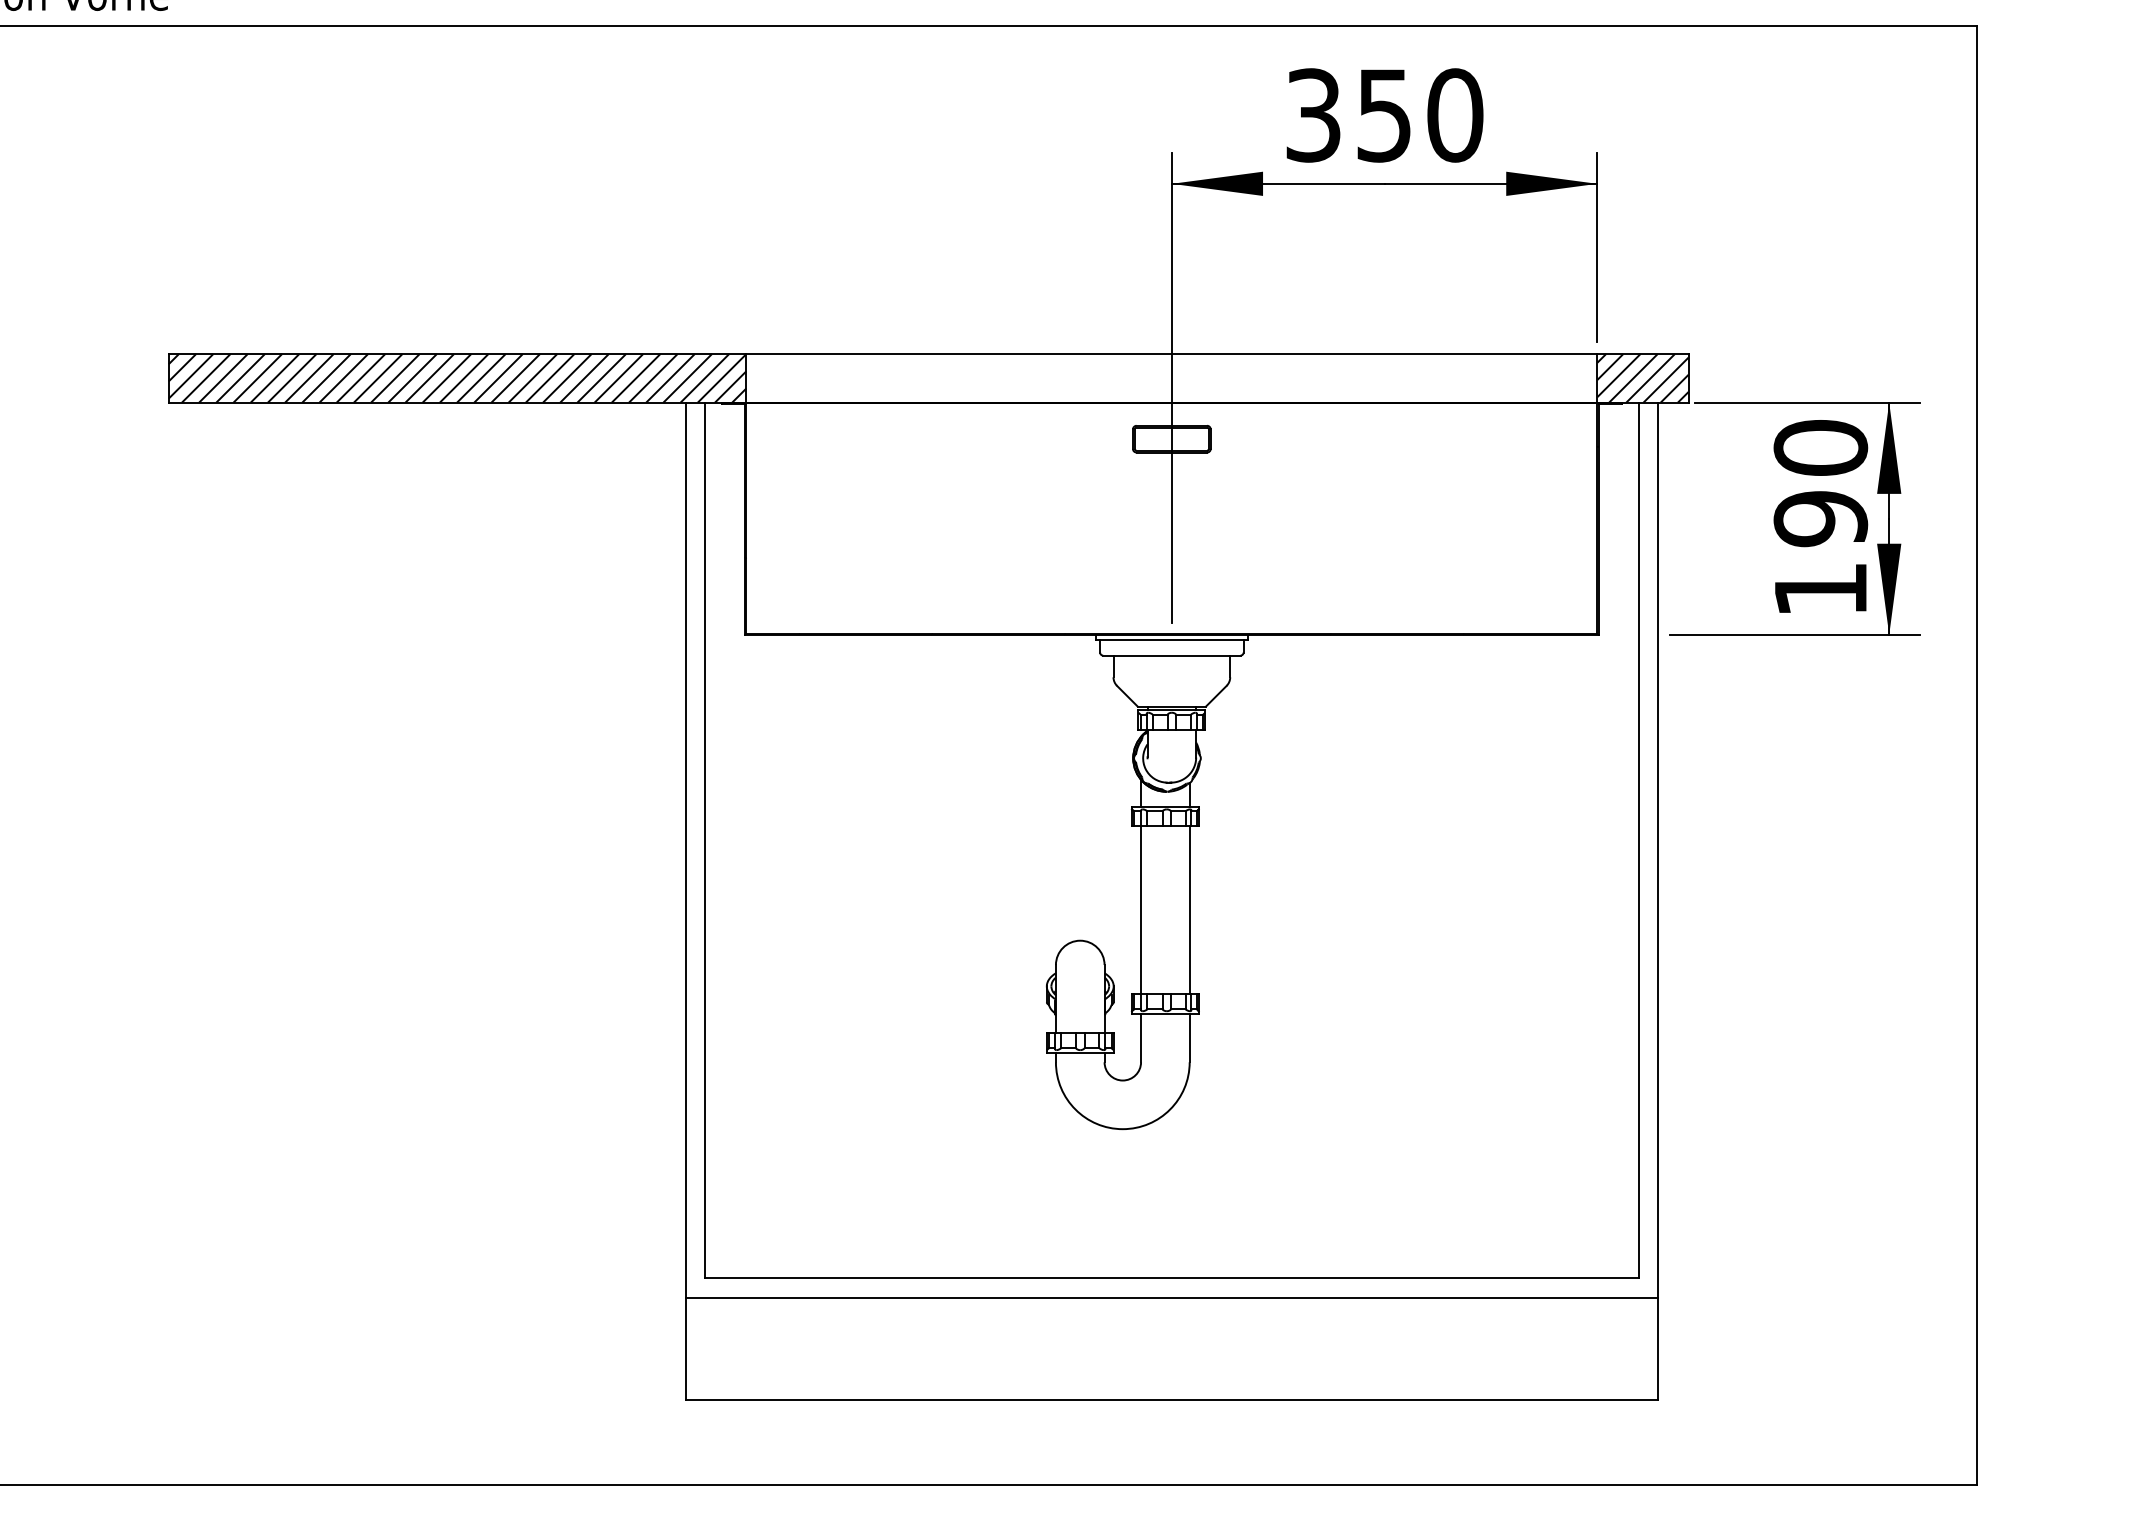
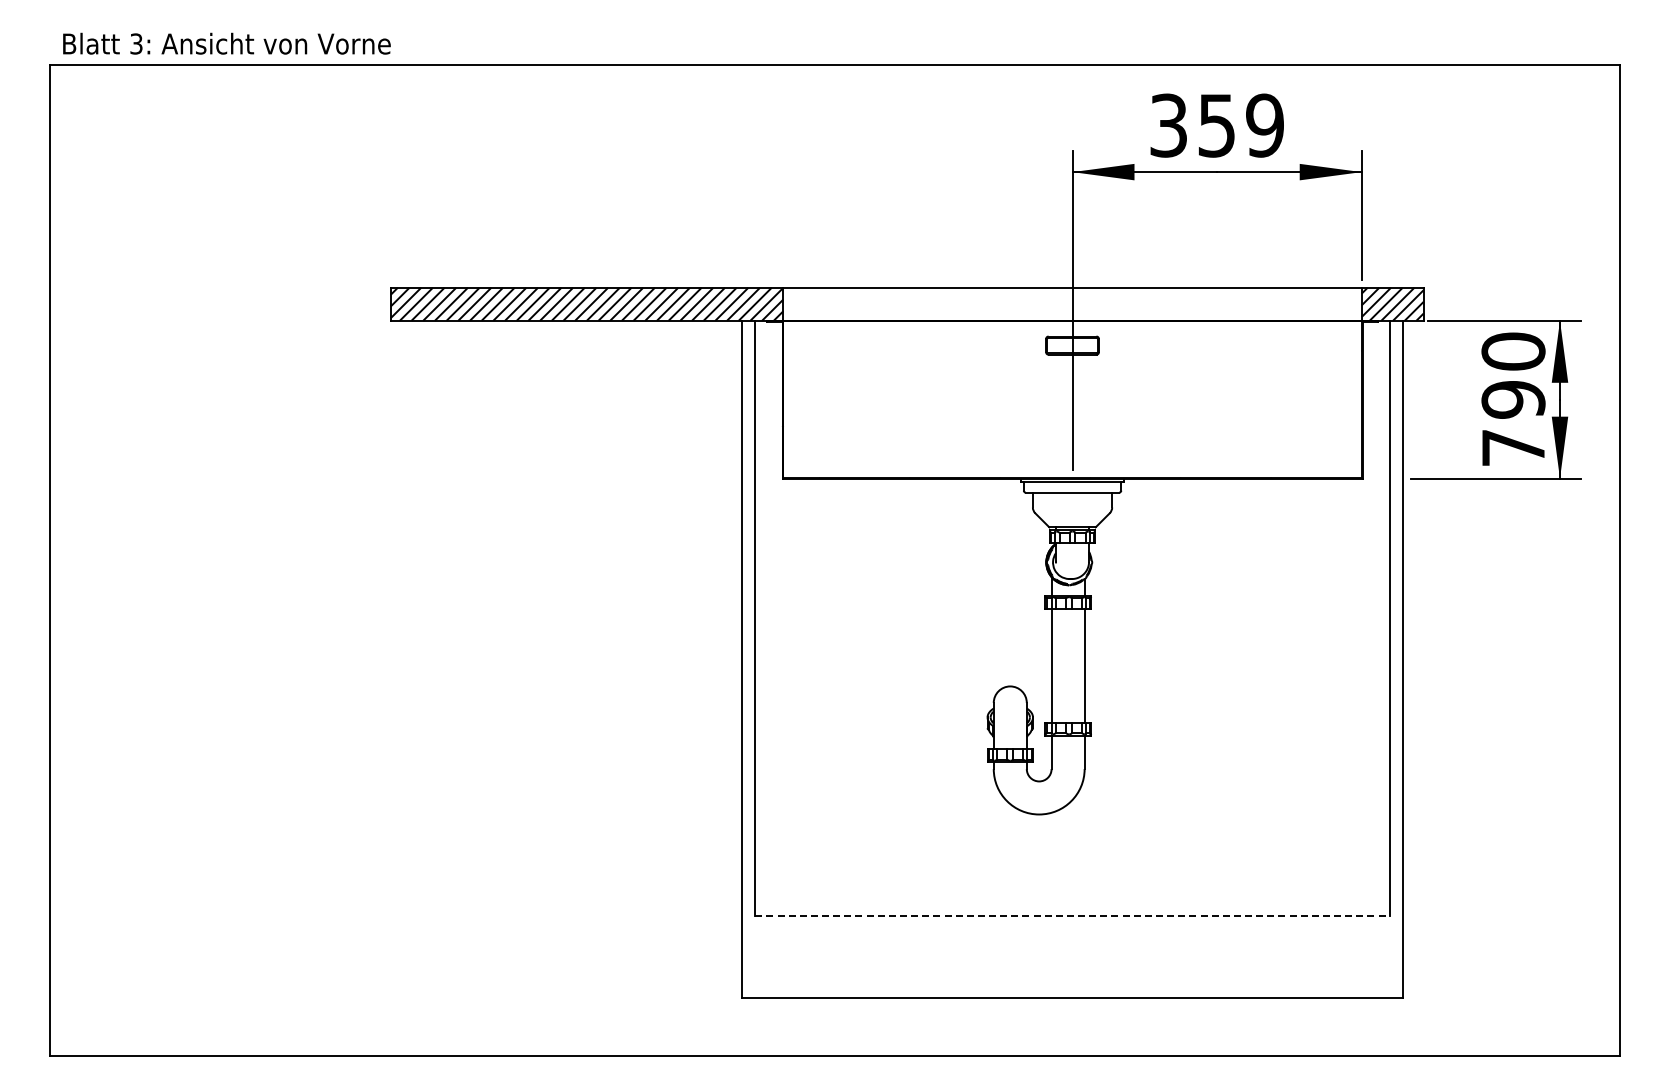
text: (1455, 115) -> (1265, 125), 350 -> 359
text: (1820, 589) -> (1513, 447), 190 -> 790
line: (1173, 1277) -> (1073, 915), solid -> dashed
line: (1171, 1296) -> (1072, 928), removed

